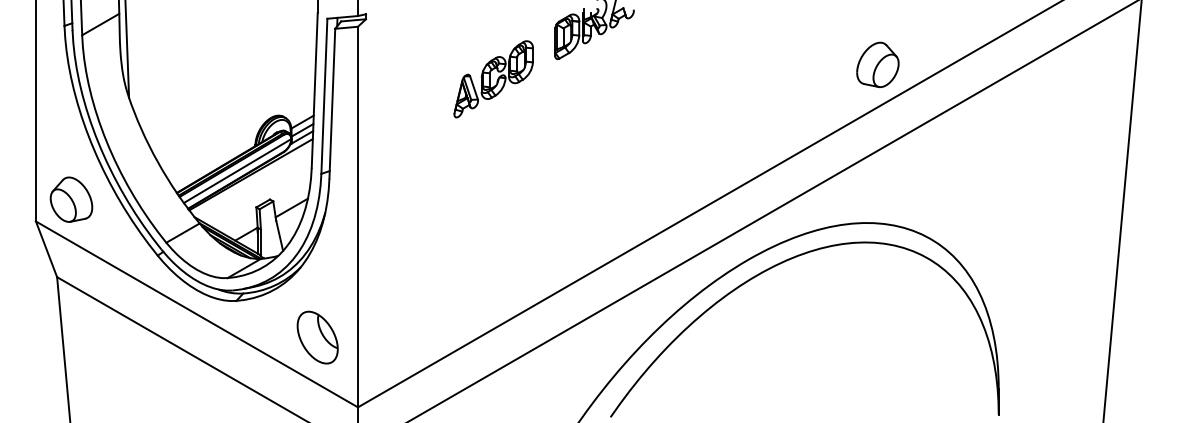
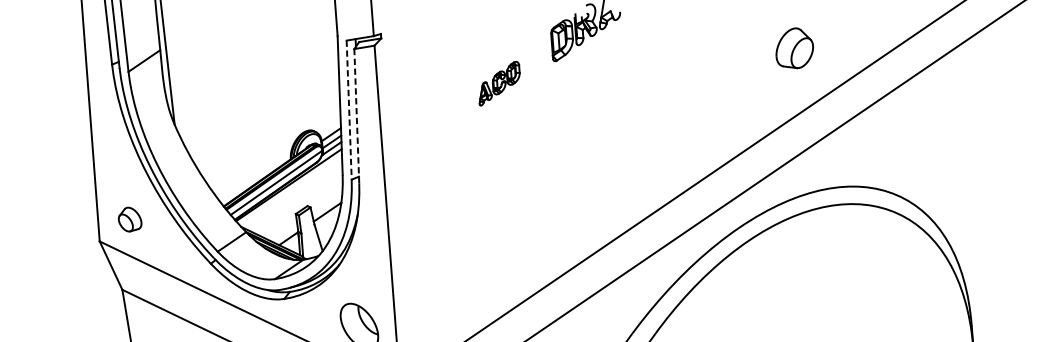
part: (877, 64) -> (794, 48), moved
part: (493, 79) -> (499, 83), size x0.6
line: (324, 96) -> (349, 110), solid -> dashed
line: (332, 103) -> (356, 116), solid -> dashed
part: (71, 199) -> (130, 219), size x0.6

